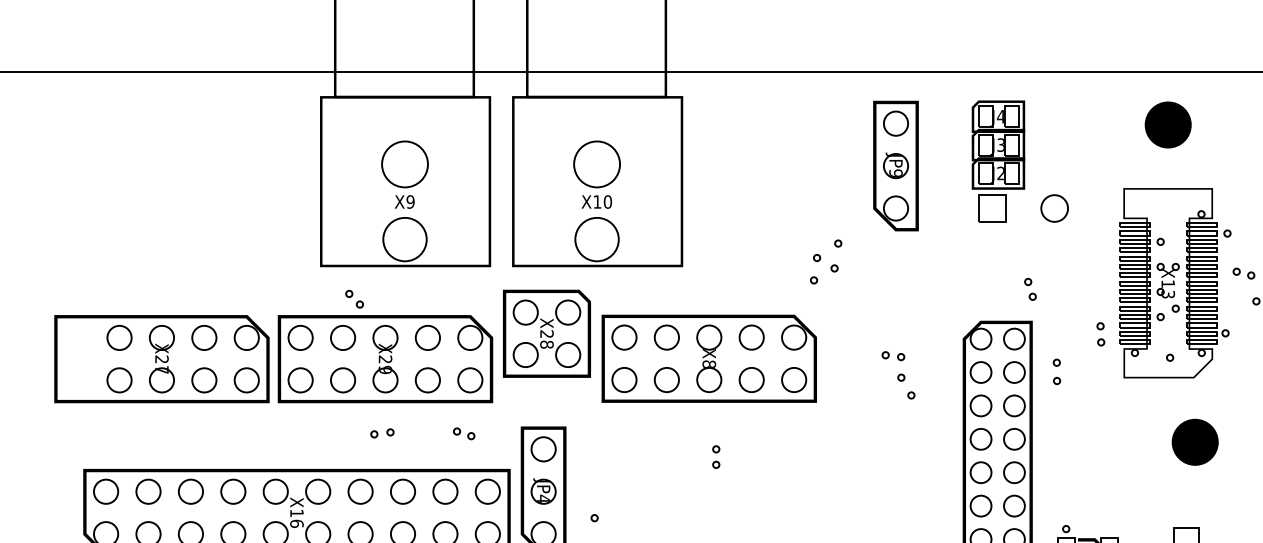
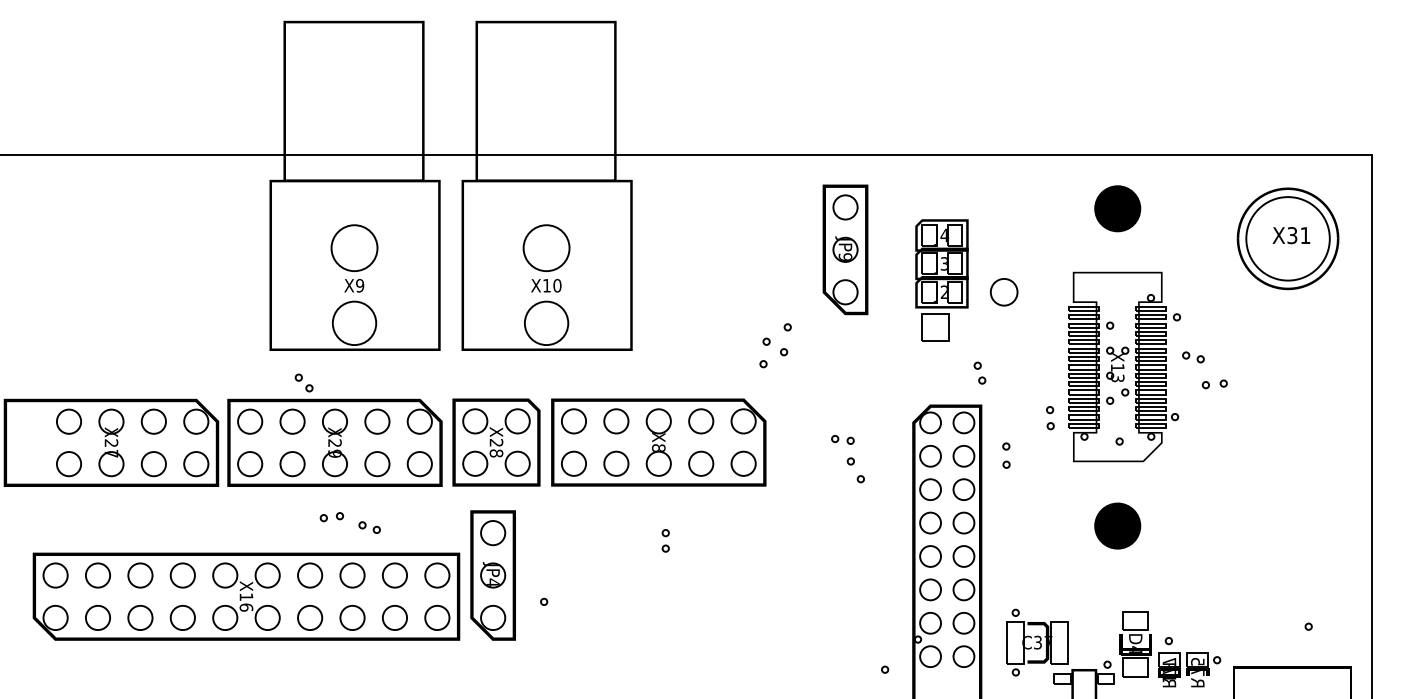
part: (997, 161) -> (941, 280), moved
part: (546, 333) -> (496, 442), moved
part: (463, 433) -> (369, 527), moved
part: (1194, 441) -> (1117, 525), moved

